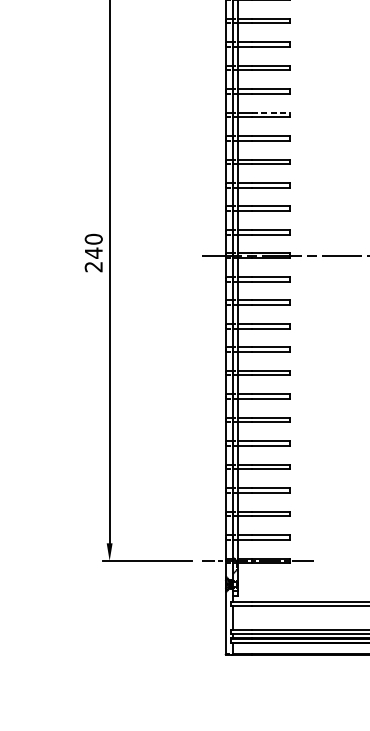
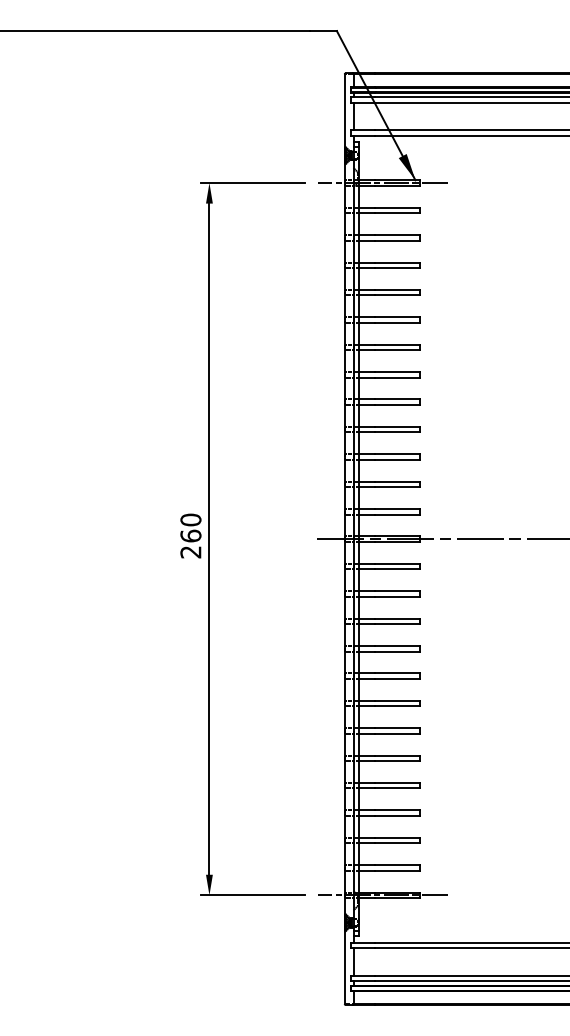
line: (271, 112) -> (398, 372), dashed -> solid
text: (93, 252) -> (190, 535), 240 -> 260

